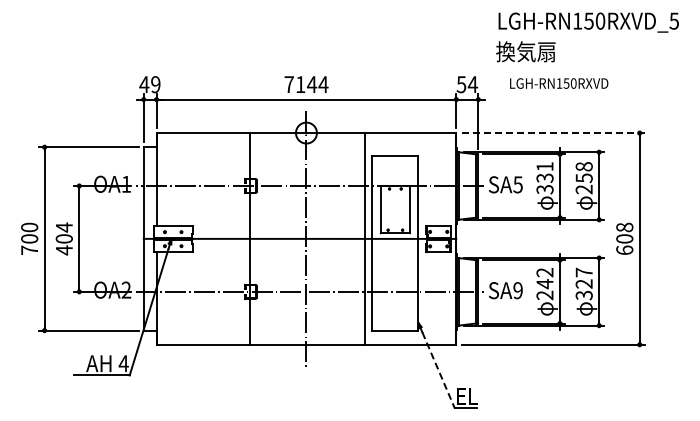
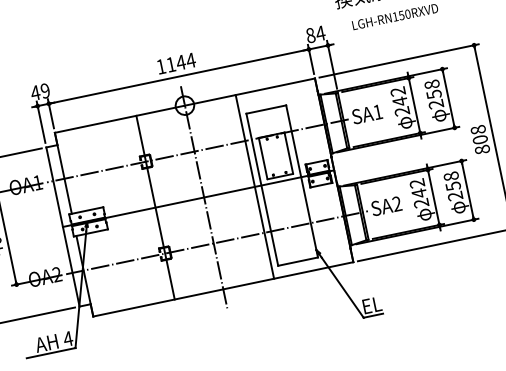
text: (288, 84) -> (160, 66), 7144 -> 1144
text: (461, 84) -> (310, 35), 54 -> 84
line: (553, 133) -> (399, 61), dashed -> solid
text: (544, 178) -> (399, 101), 331 -> 242
text: (517, 184) -> (377, 112), SA5 -> SA1
text: (624, 249) -> (482, 149), 608 -> 808
text: (583, 283) -> (452, 185), 327 -> 258
text: (517, 290) -> (396, 204), SA9 -> SA2
line: (438, 370) -> (342, 287), dashed -> solid

